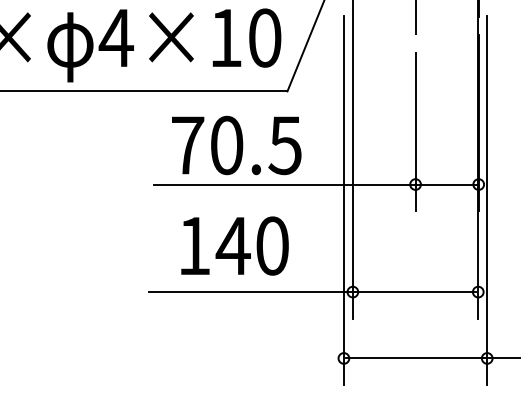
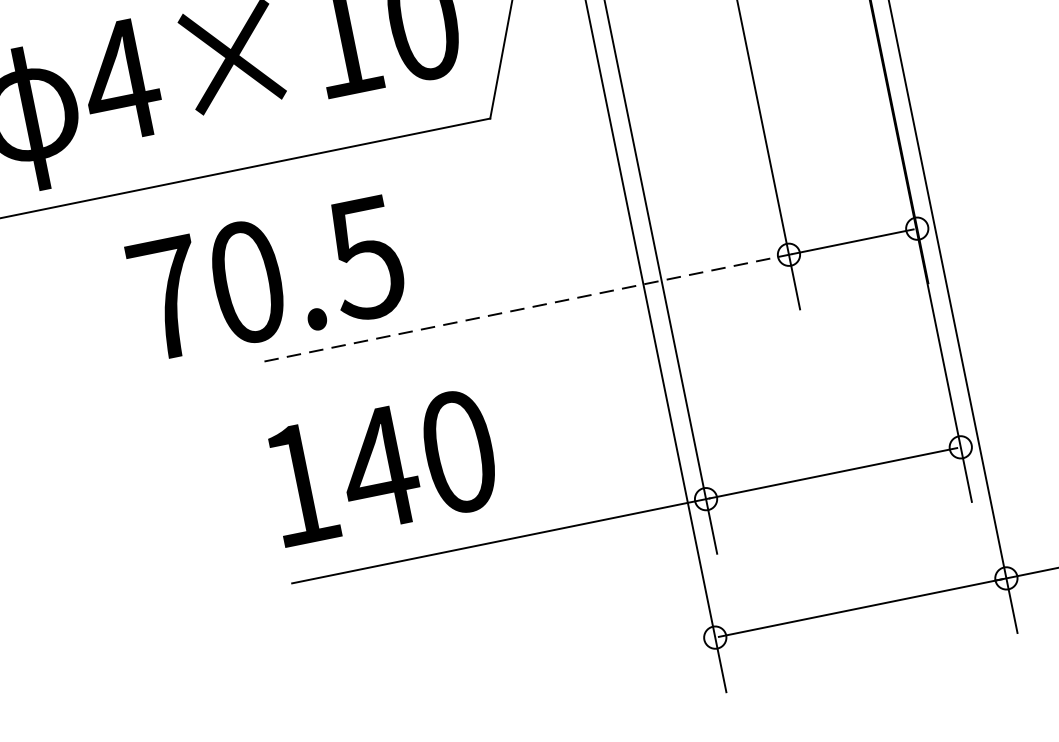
text: (236, 145) -> (266, 278), moved
line: (285, 184) -> (524, 308), solid -> dashed
text: (234, 245) -> (381, 466), moved

